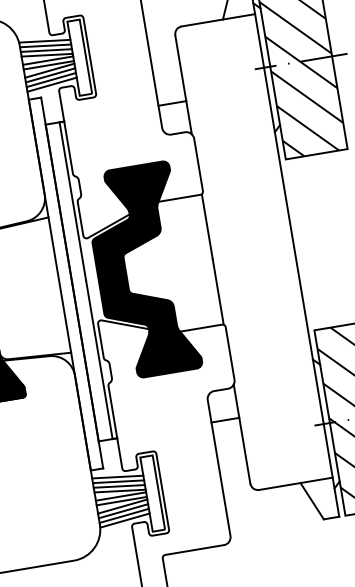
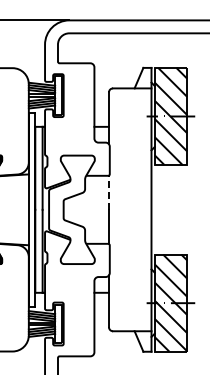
line: (206, 226) -> (108, 192), solid -> dashed
fill: (141, 270) -> (71, 209), removed

